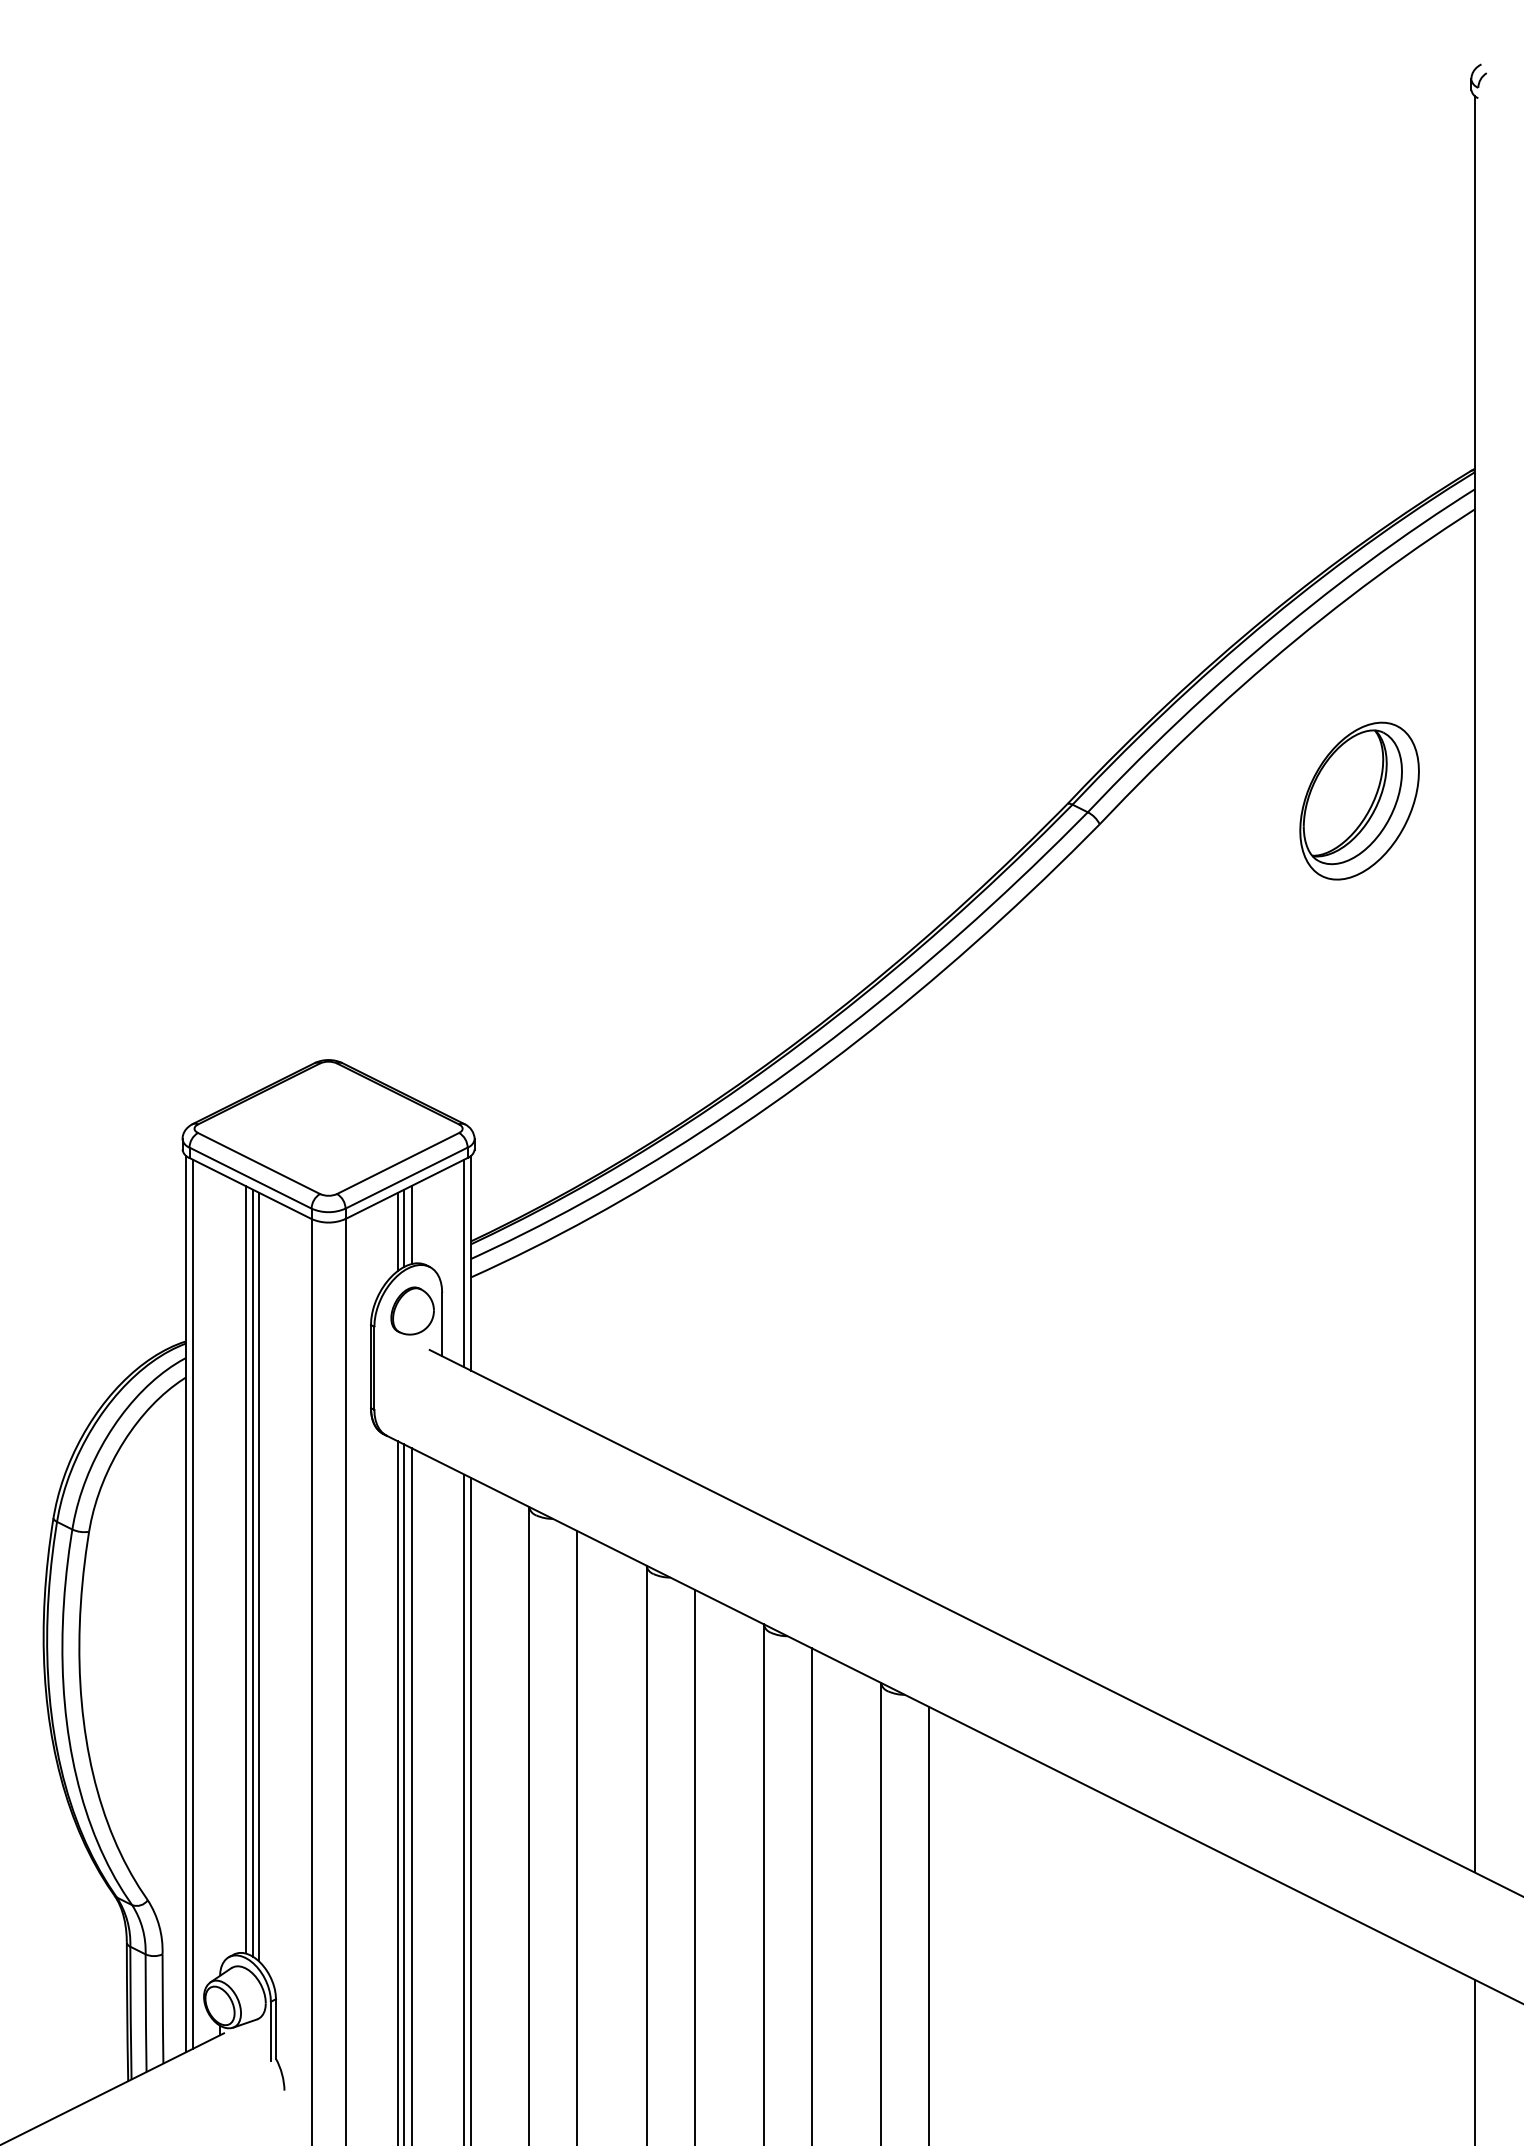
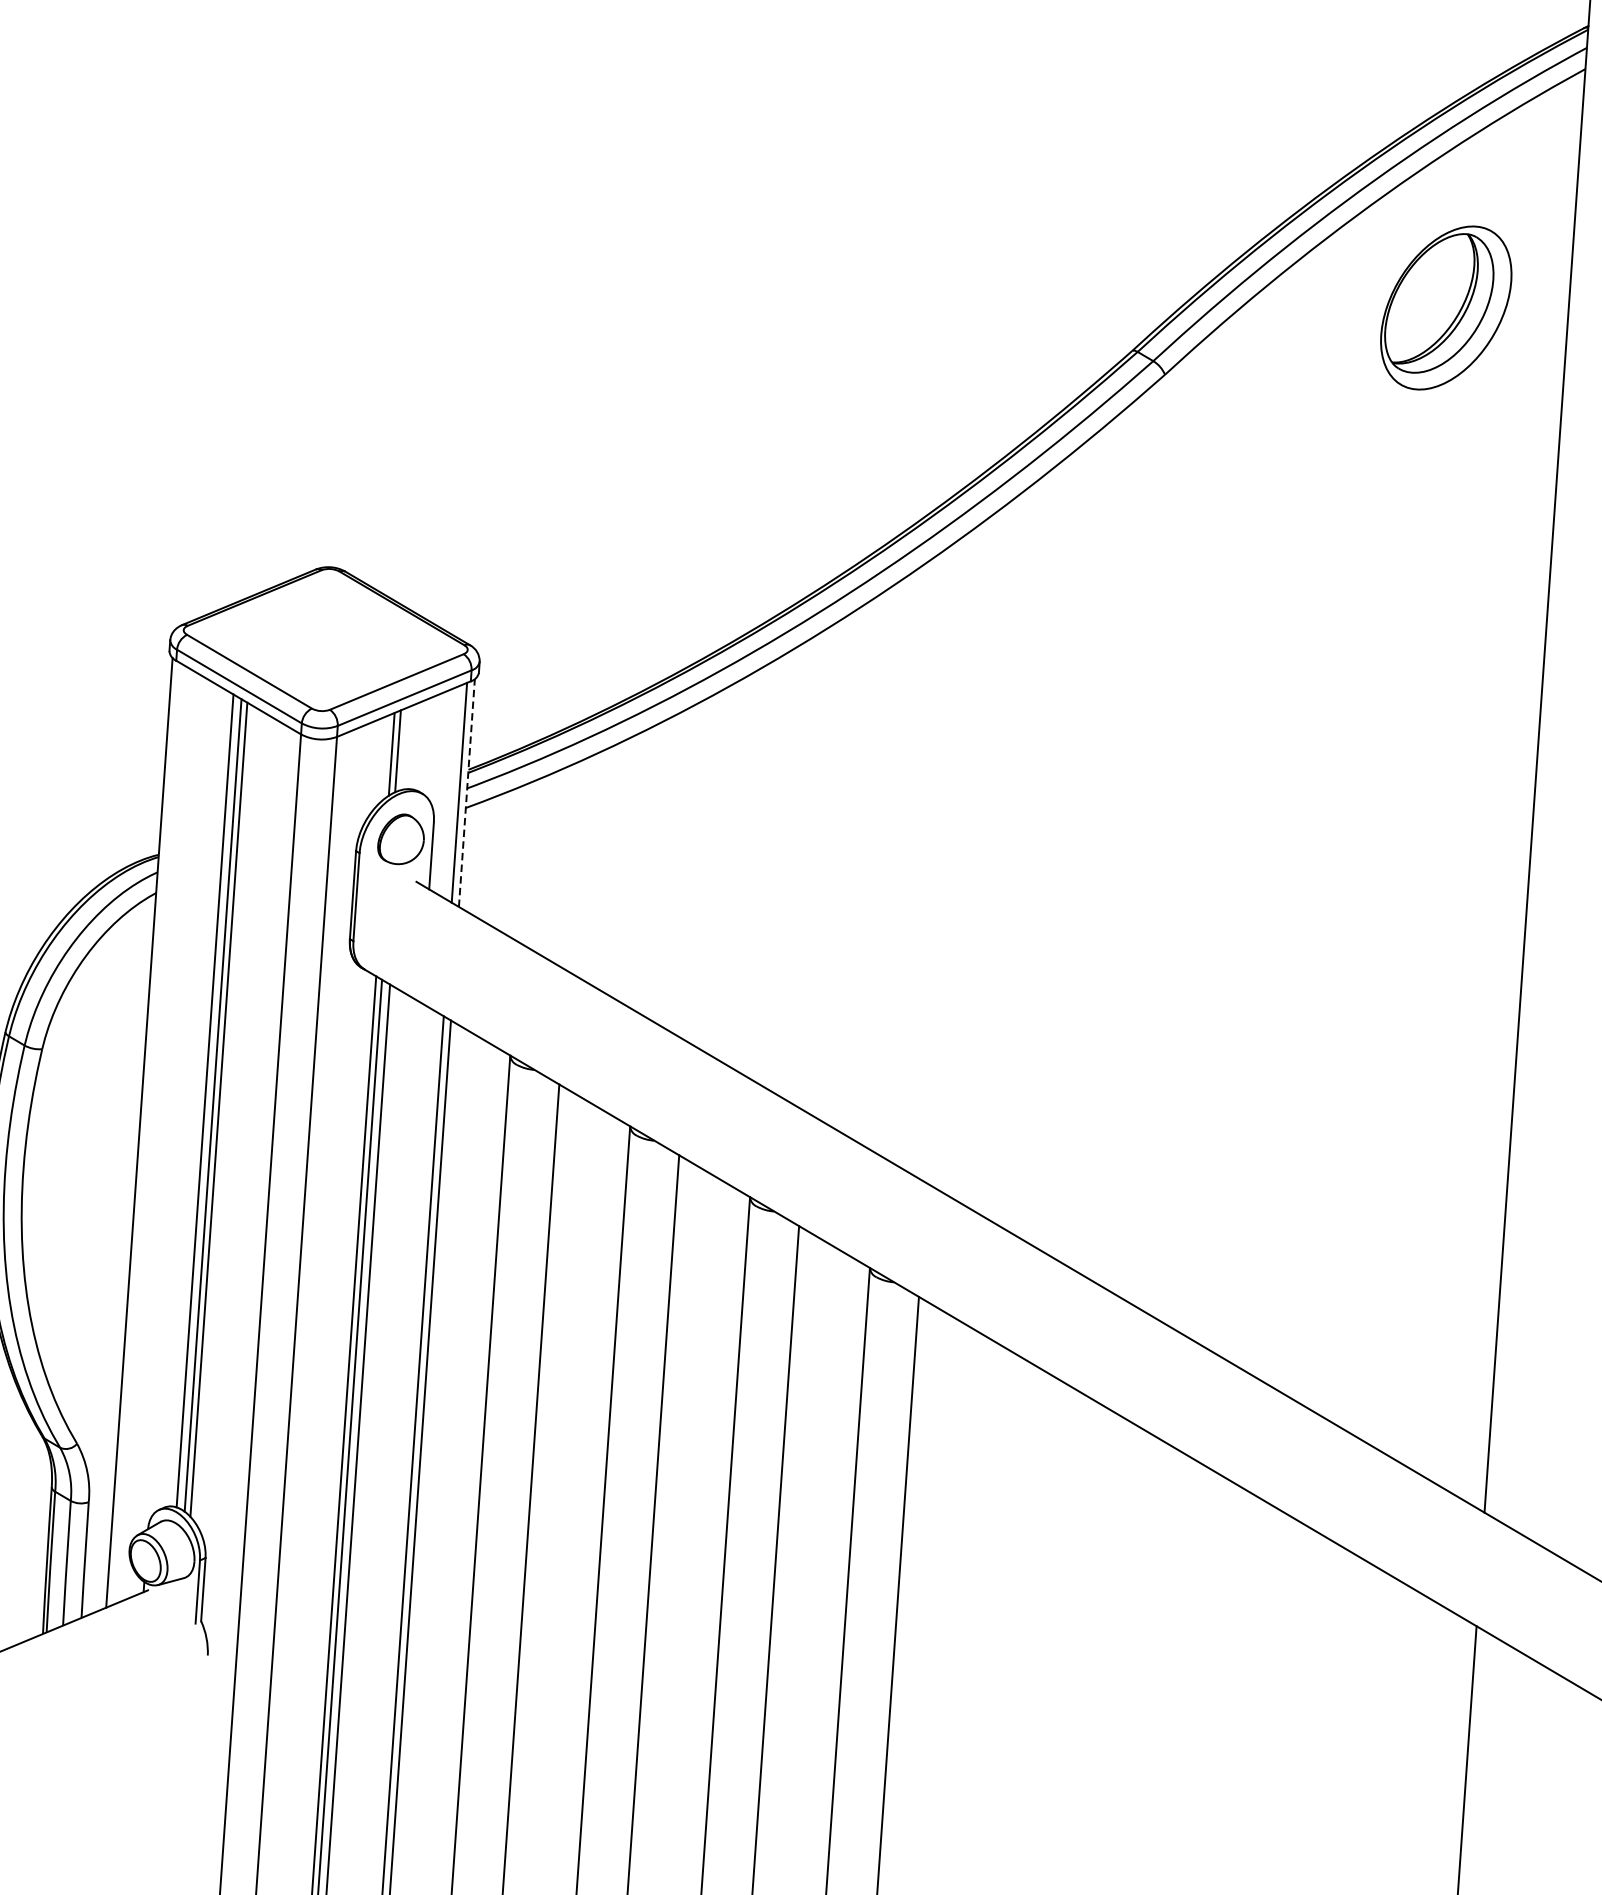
part: (1359, 800) -> (1446, 307), moved
line: (411, 1224) -> (406, 747), removed
line: (471, 1263) -> (467, 793), solid -> dashed
line: (192, 1603) -> (146, 1132), removed

